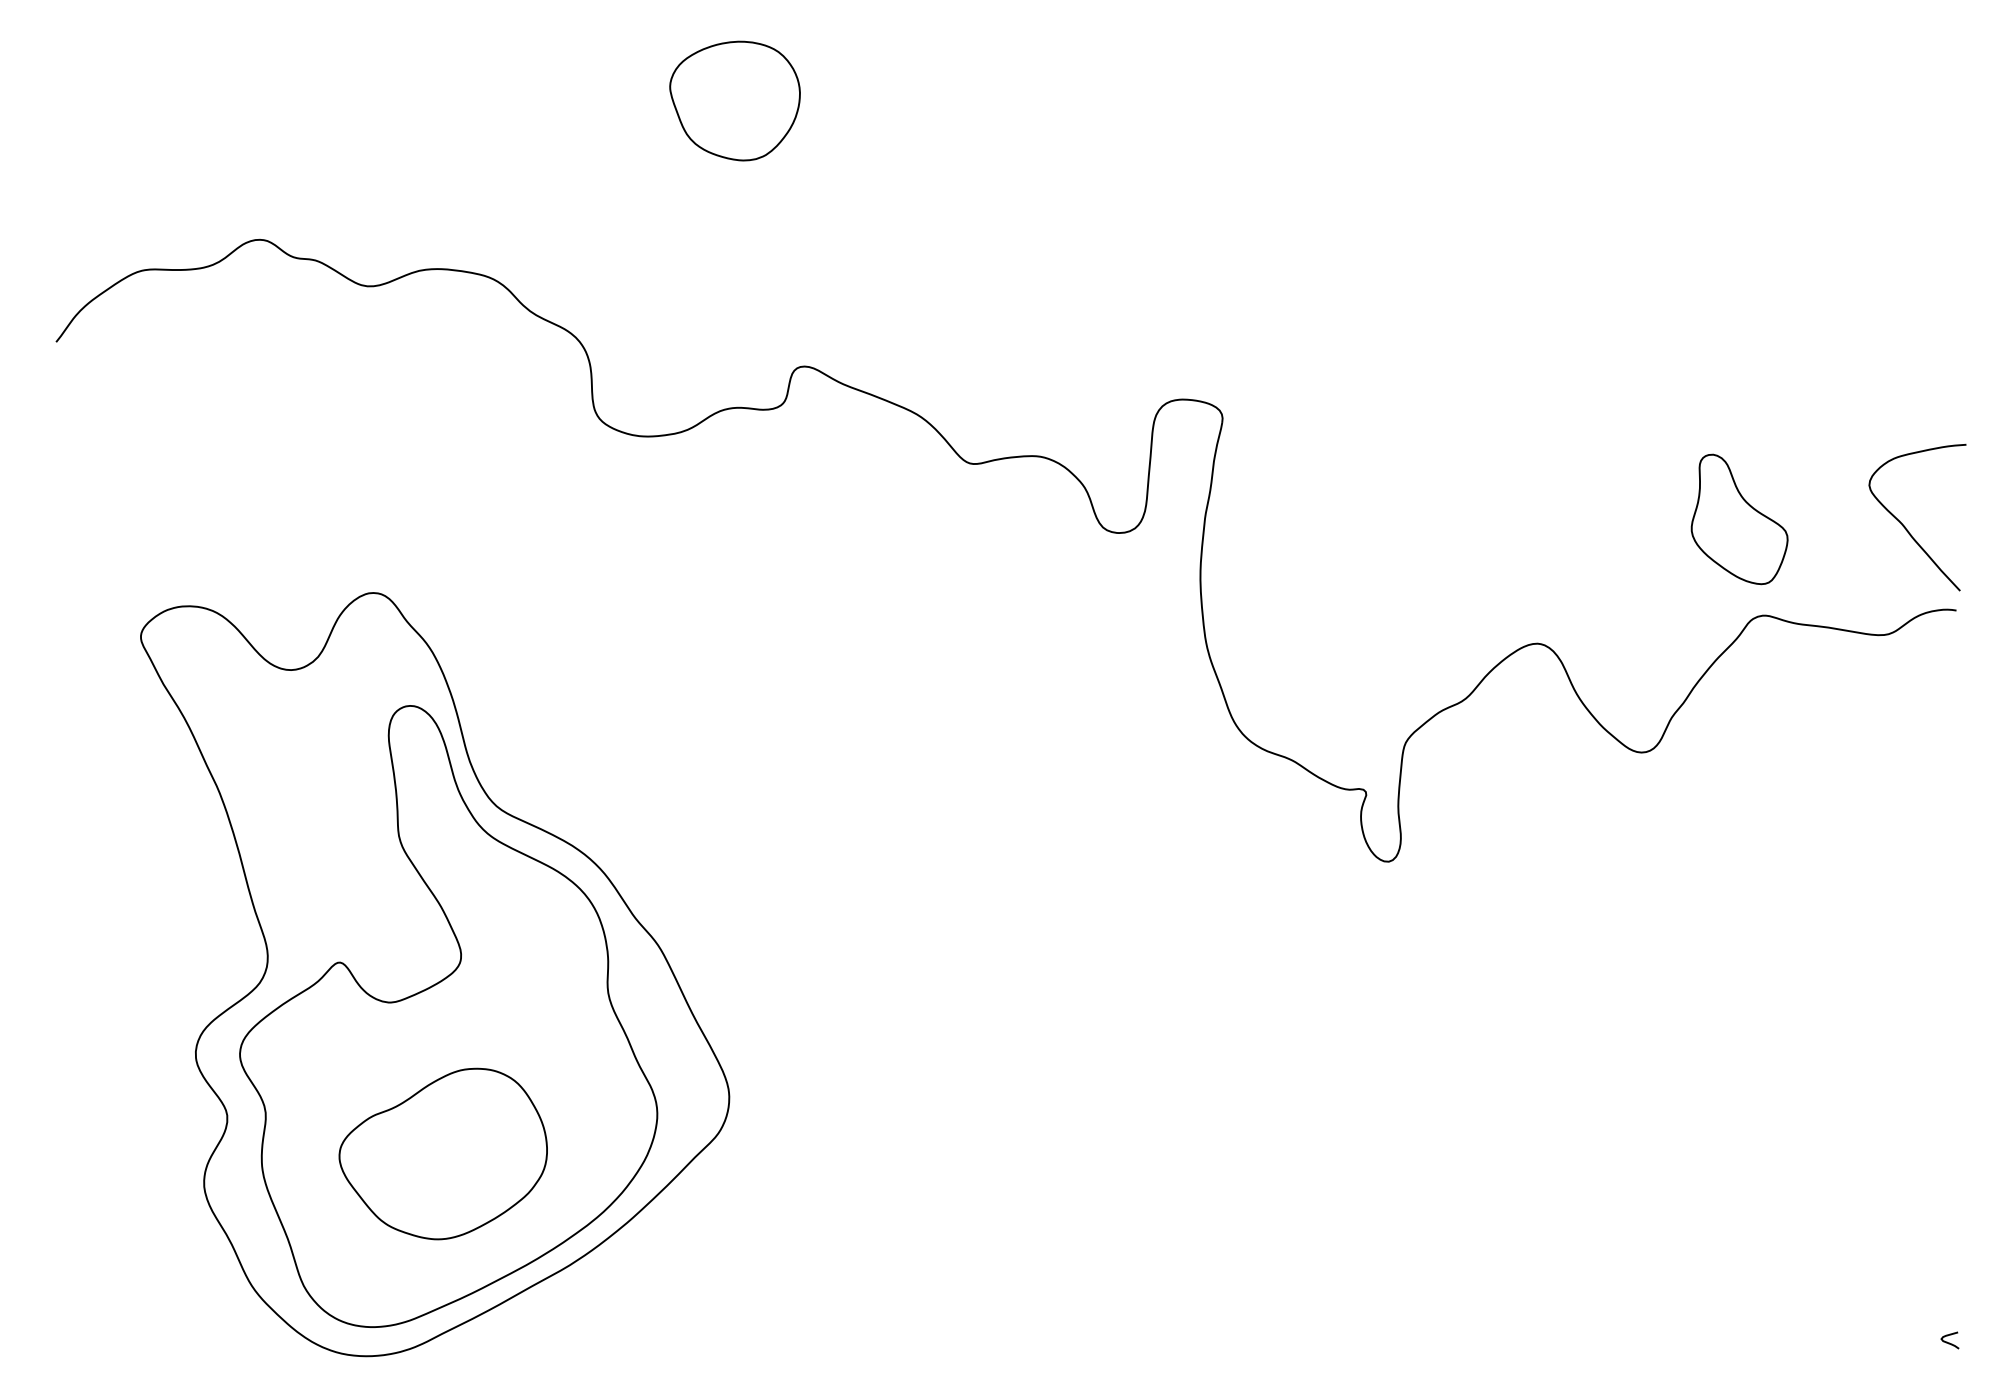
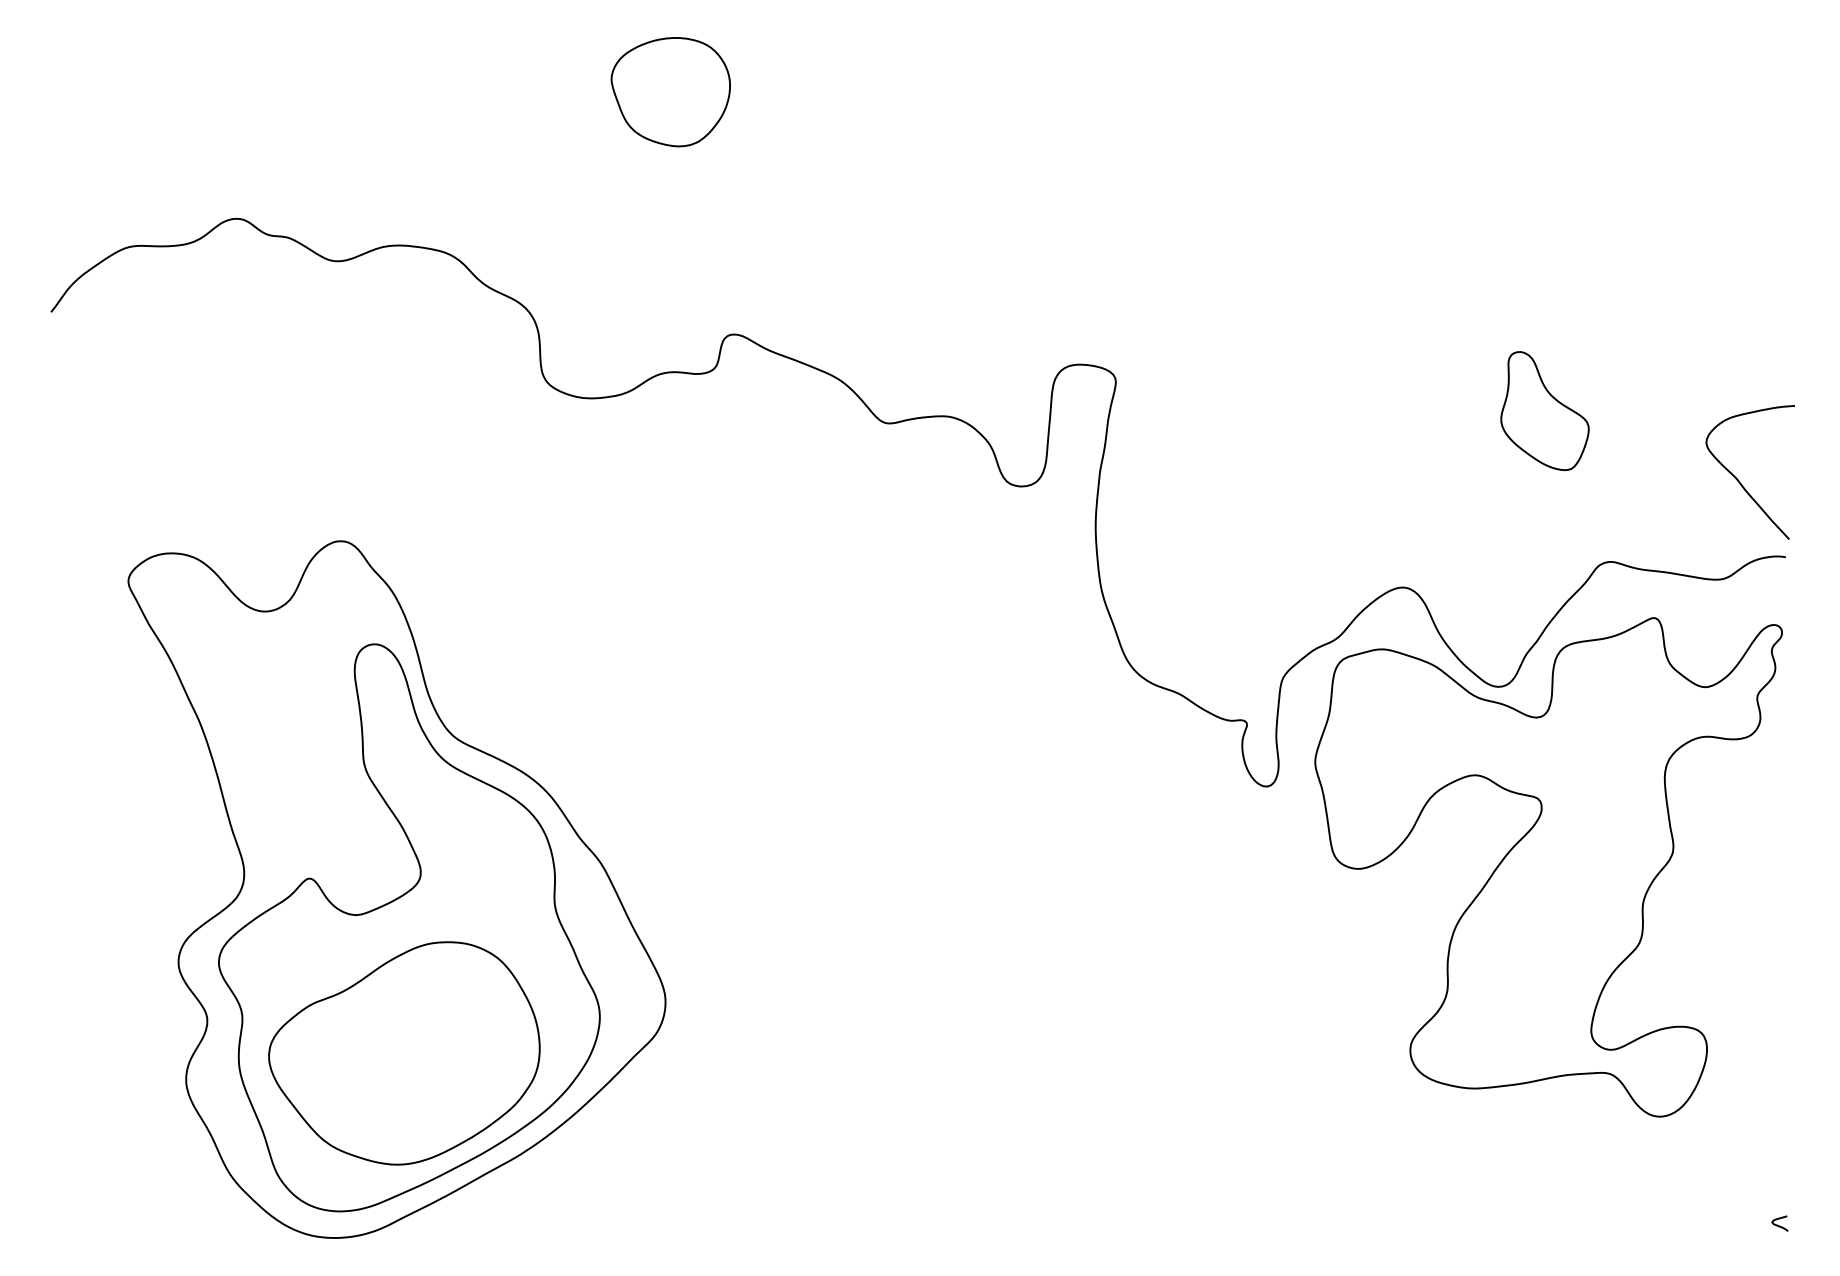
part: (1739, 519) -> (1544, 411), moved
part: (1696, 950) -> (1548, 867), added
part: (443, 1153) -> (404, 1052), size x1.43

